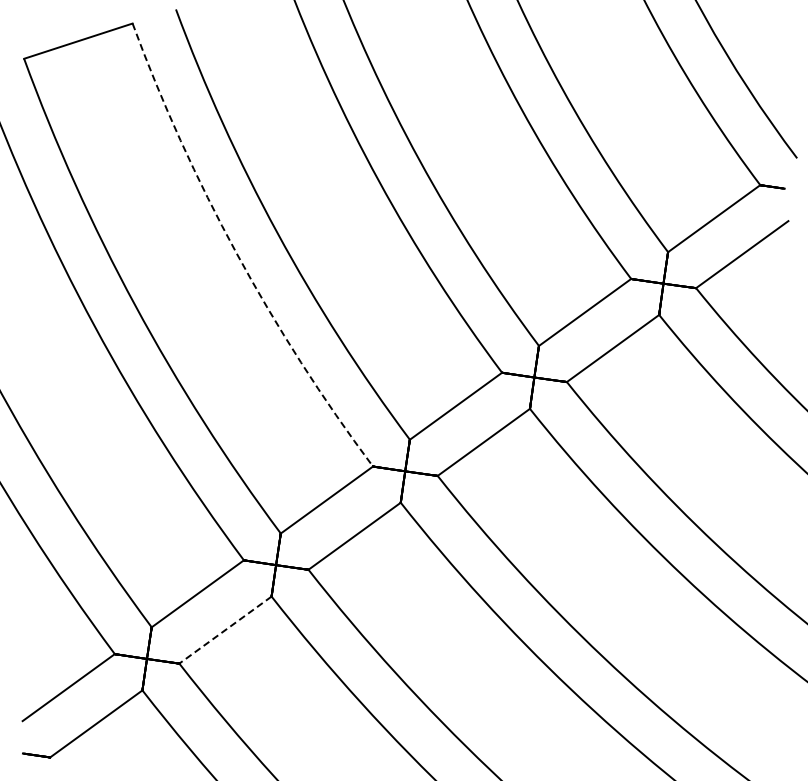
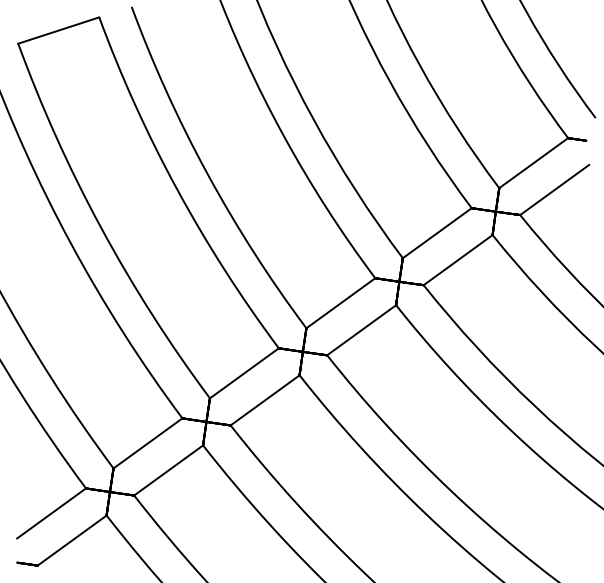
arc: (236, 253) -> (176, 189), dashed -> solid
line: (225, 630) -> (168, 470), dashed -> solid

